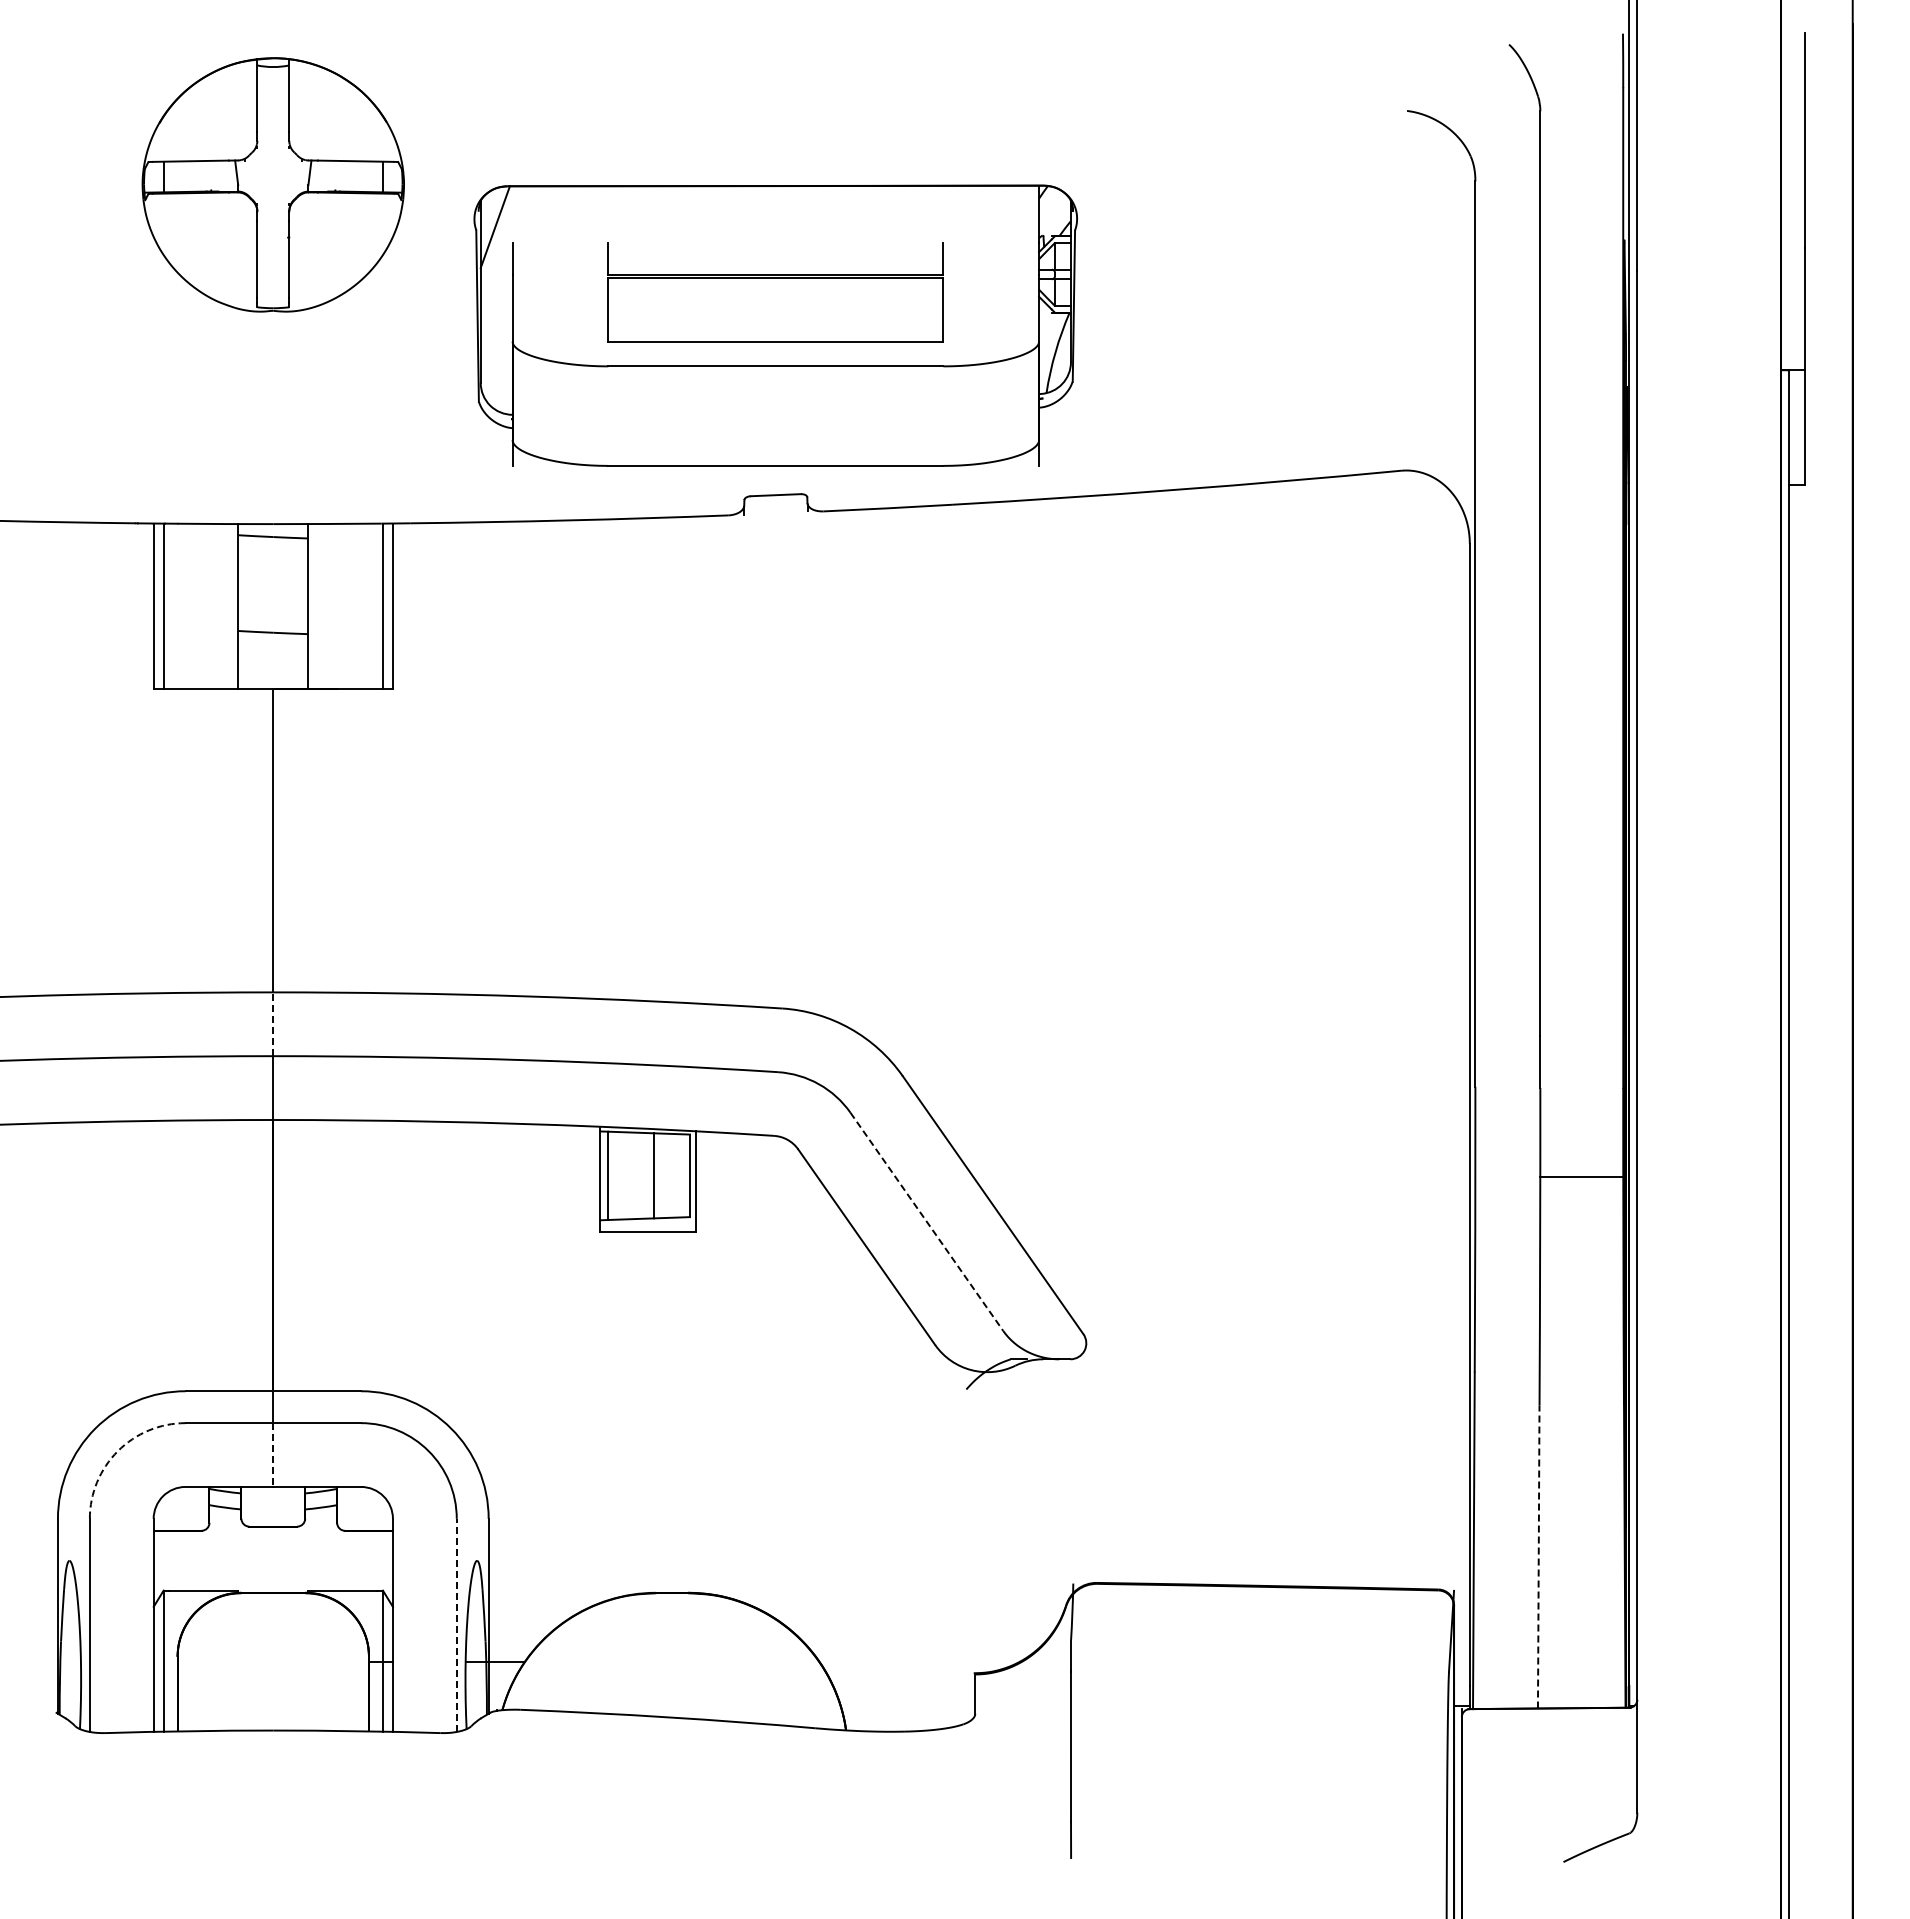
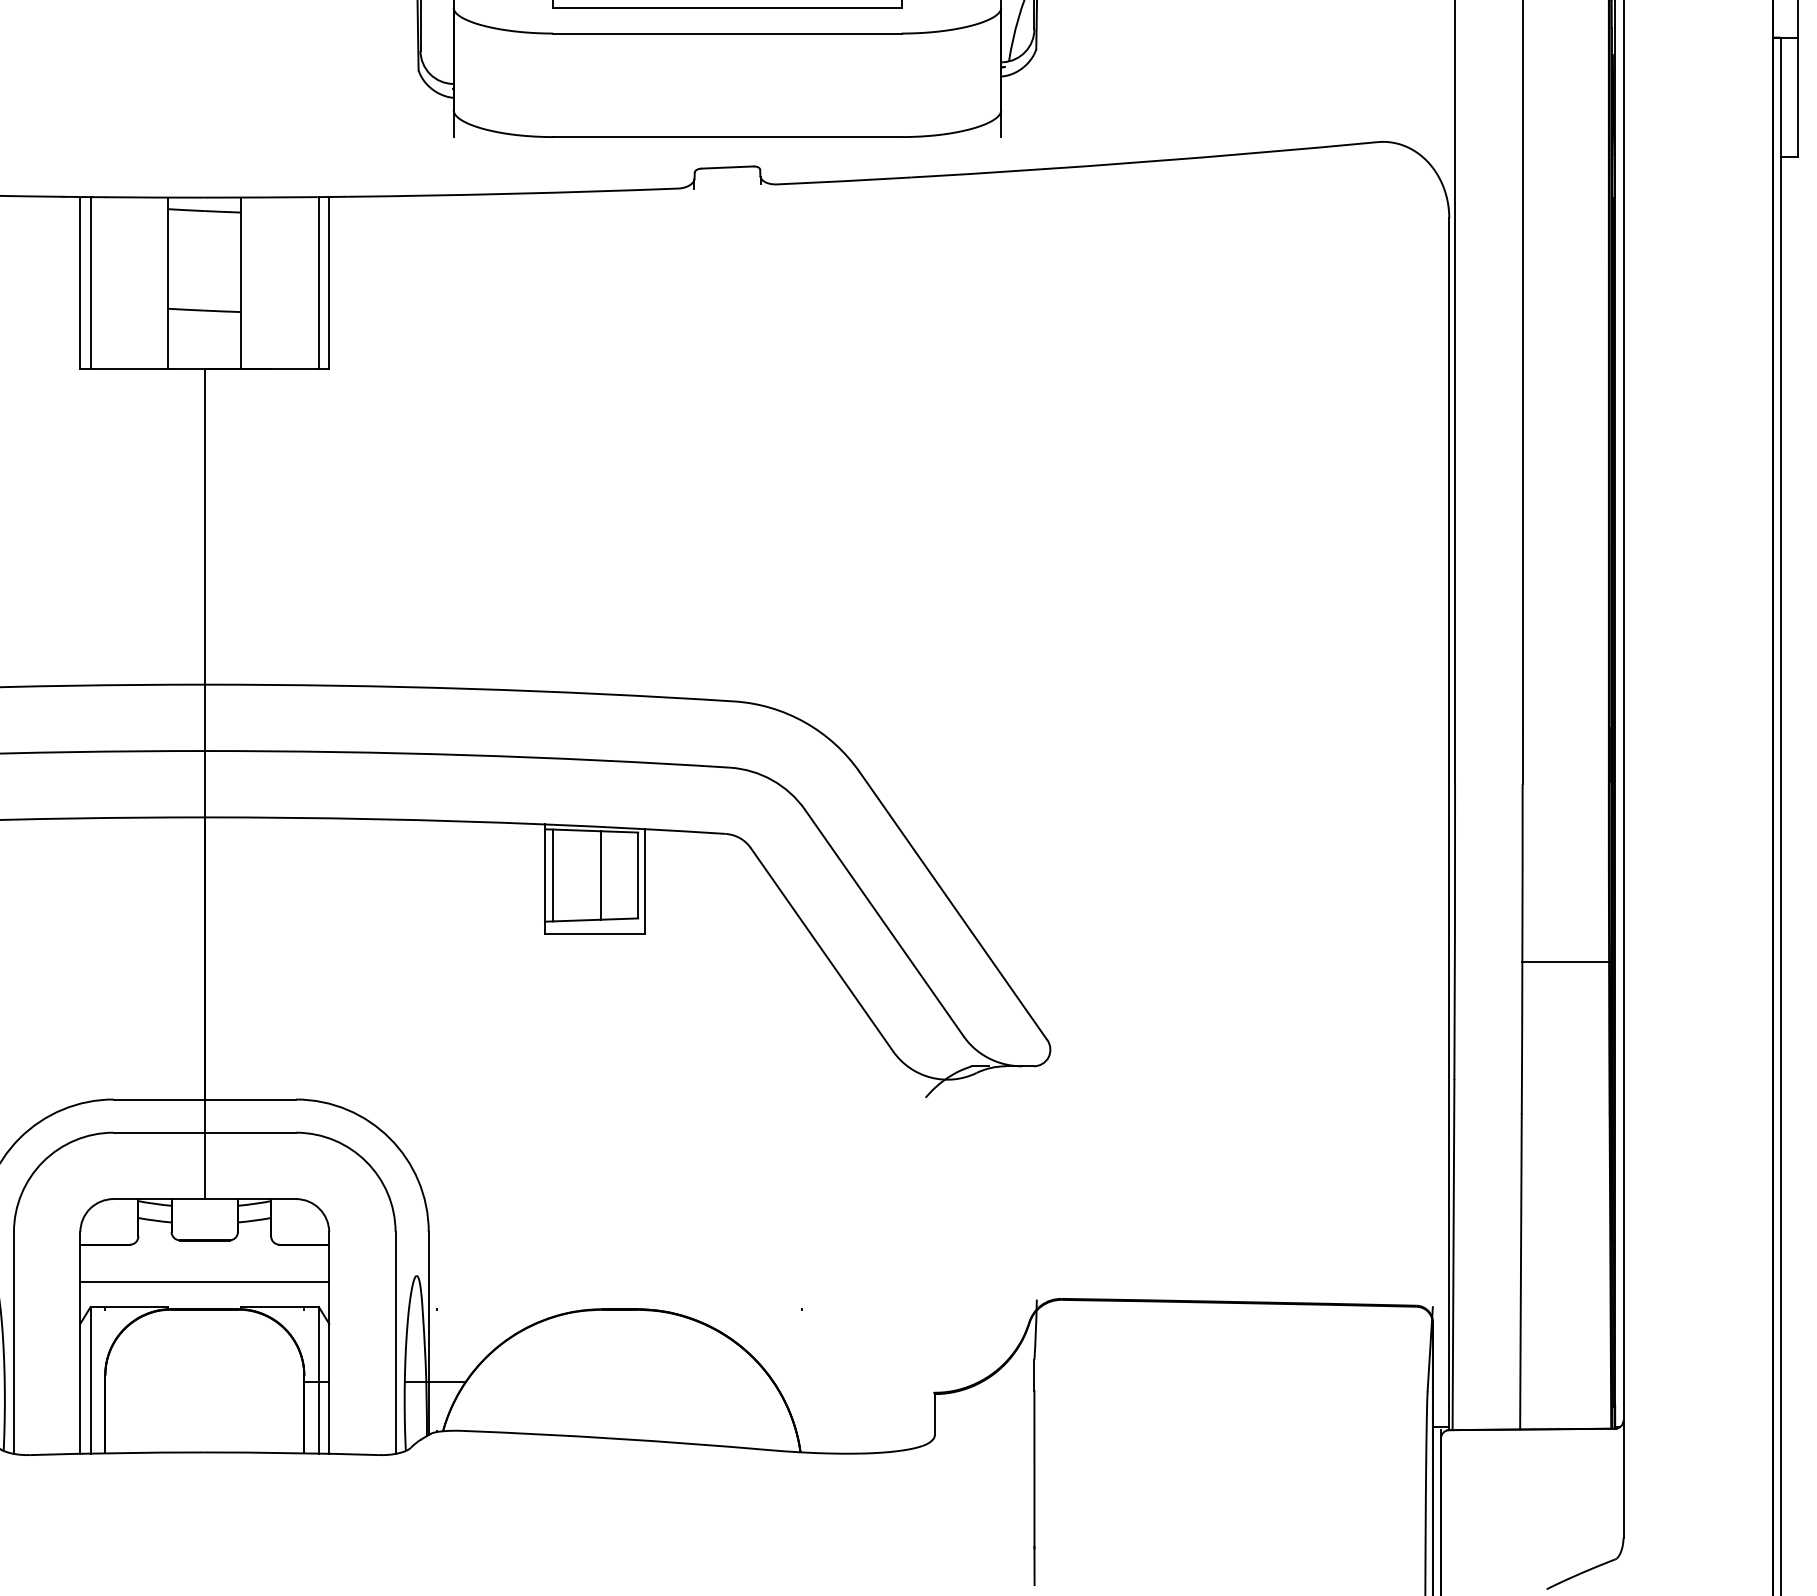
line: (273, 1024) -> (204, 718), dashed -> solid
line: (1581, 1176) -> (1565, 961), moved
line: (927, 1222) -> (885, 924), dashed -> solid
arc: (117, 1451) -> (42, 1162), dashed -> solid
line: (273, 1455) -> (204, 1166), dashed -> solid
line: (1538, 1557) -> (1520, 1272), dashed -> solid
line: (272, 1566) -> (203, 1281), added
line: (456, 1625) -> (395, 1343), dashed -> solid

